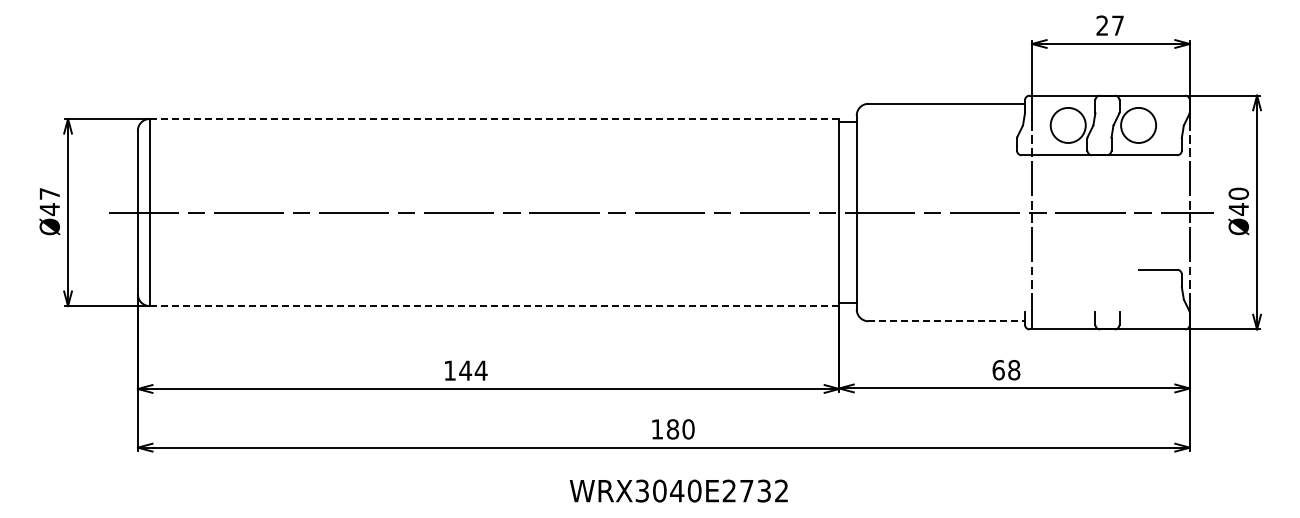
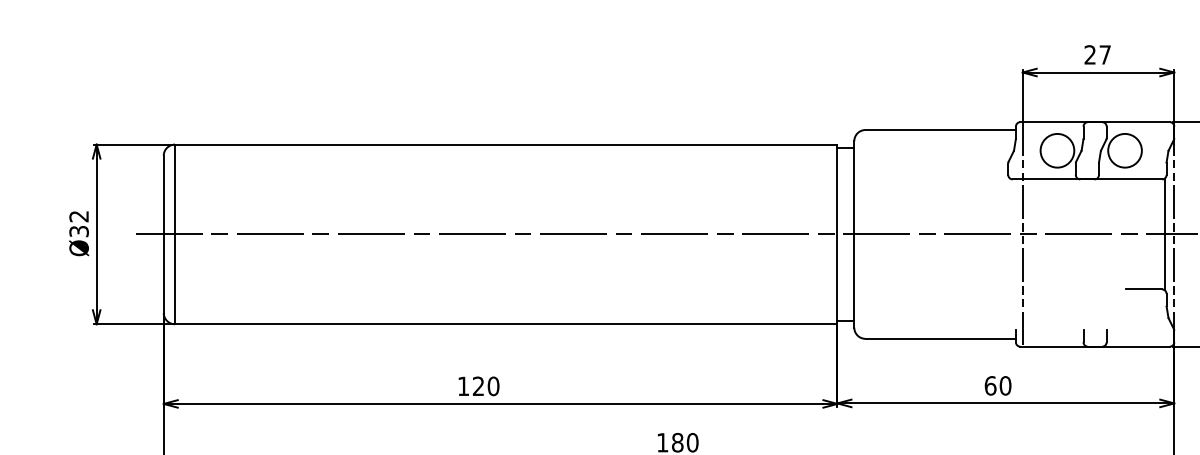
line: (494, 119) -> (506, 145), dashed -> solid
text: (49, 202) -> (78, 224), Ø47 -> Ø32
line: (1179, 212) -> (1164, 234), added
line: (494, 306) -> (506, 324), dashed -> solid
line: (947, 321) -> (941, 339), dashed -> solid
text: (473, 370) -> (486, 386), 144 -> 120
text: (1014, 370) -> (1005, 386), 68 -> 60

